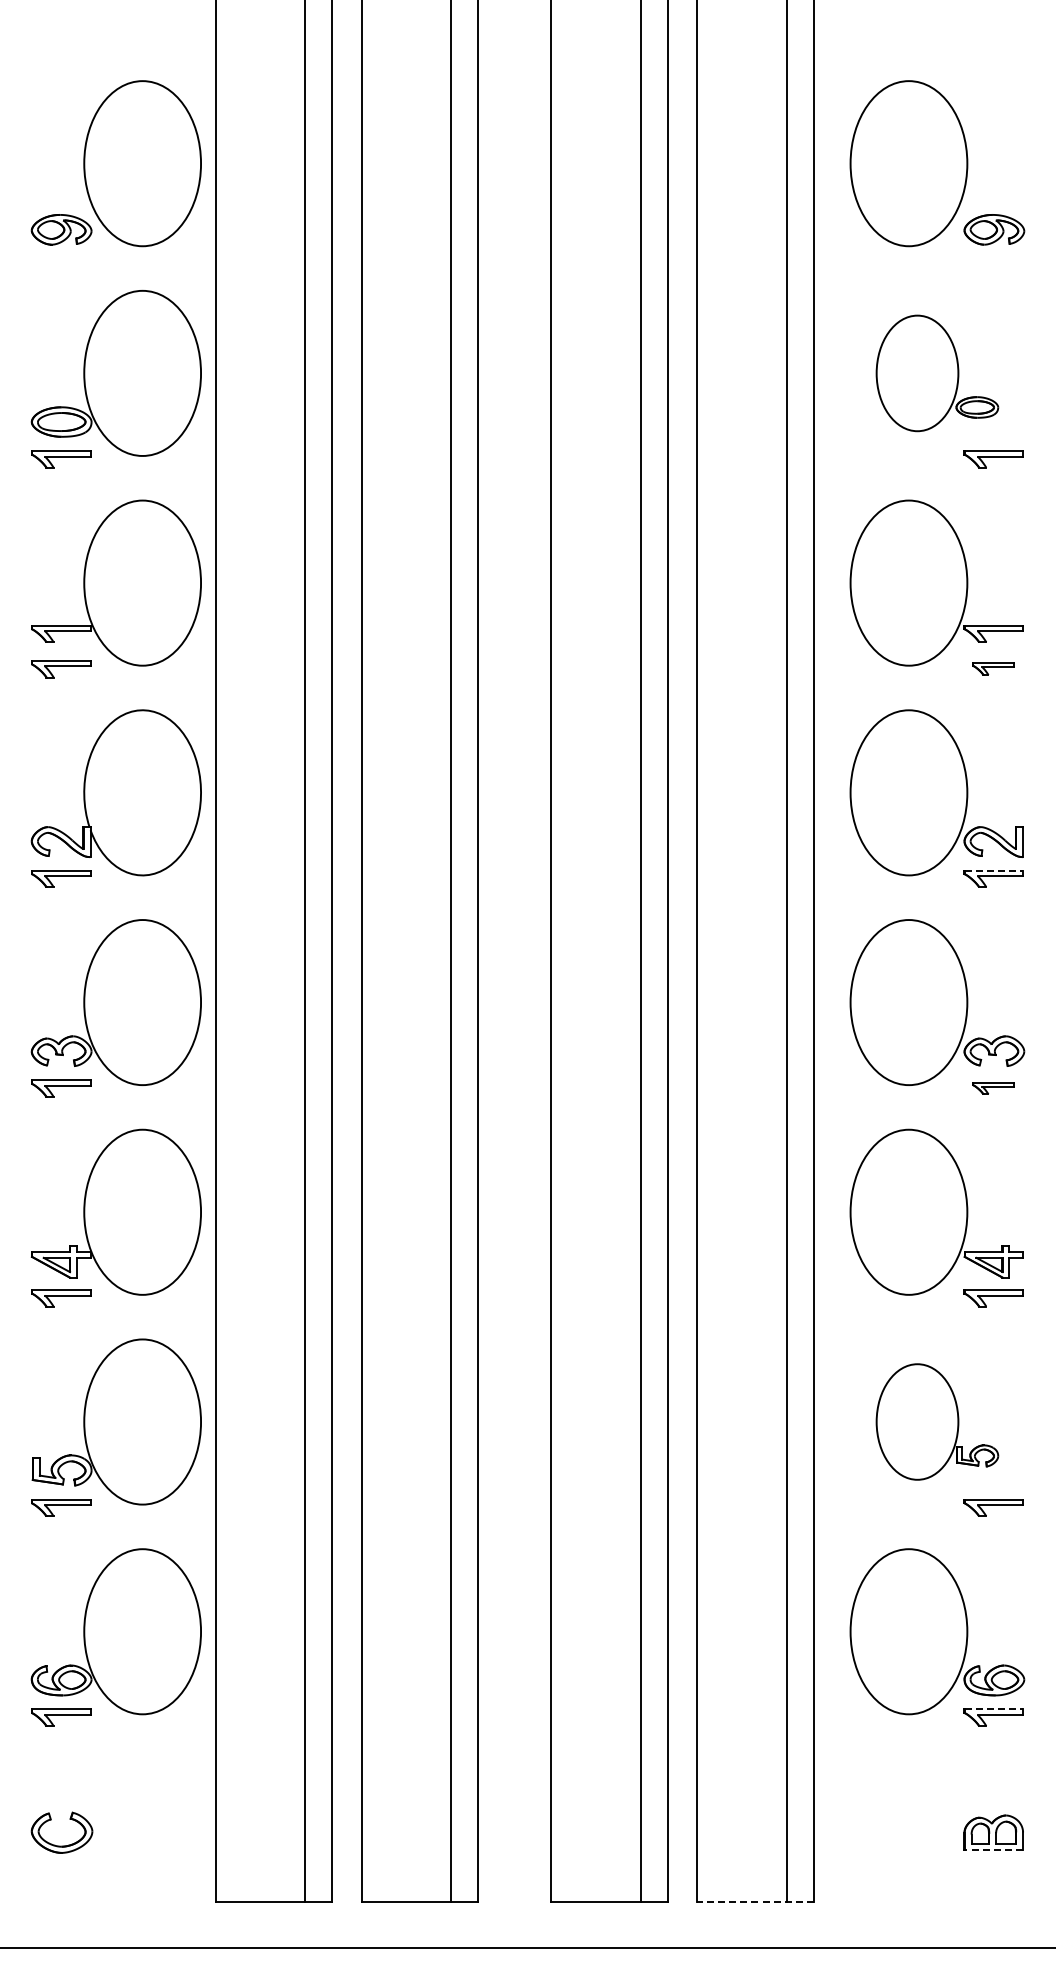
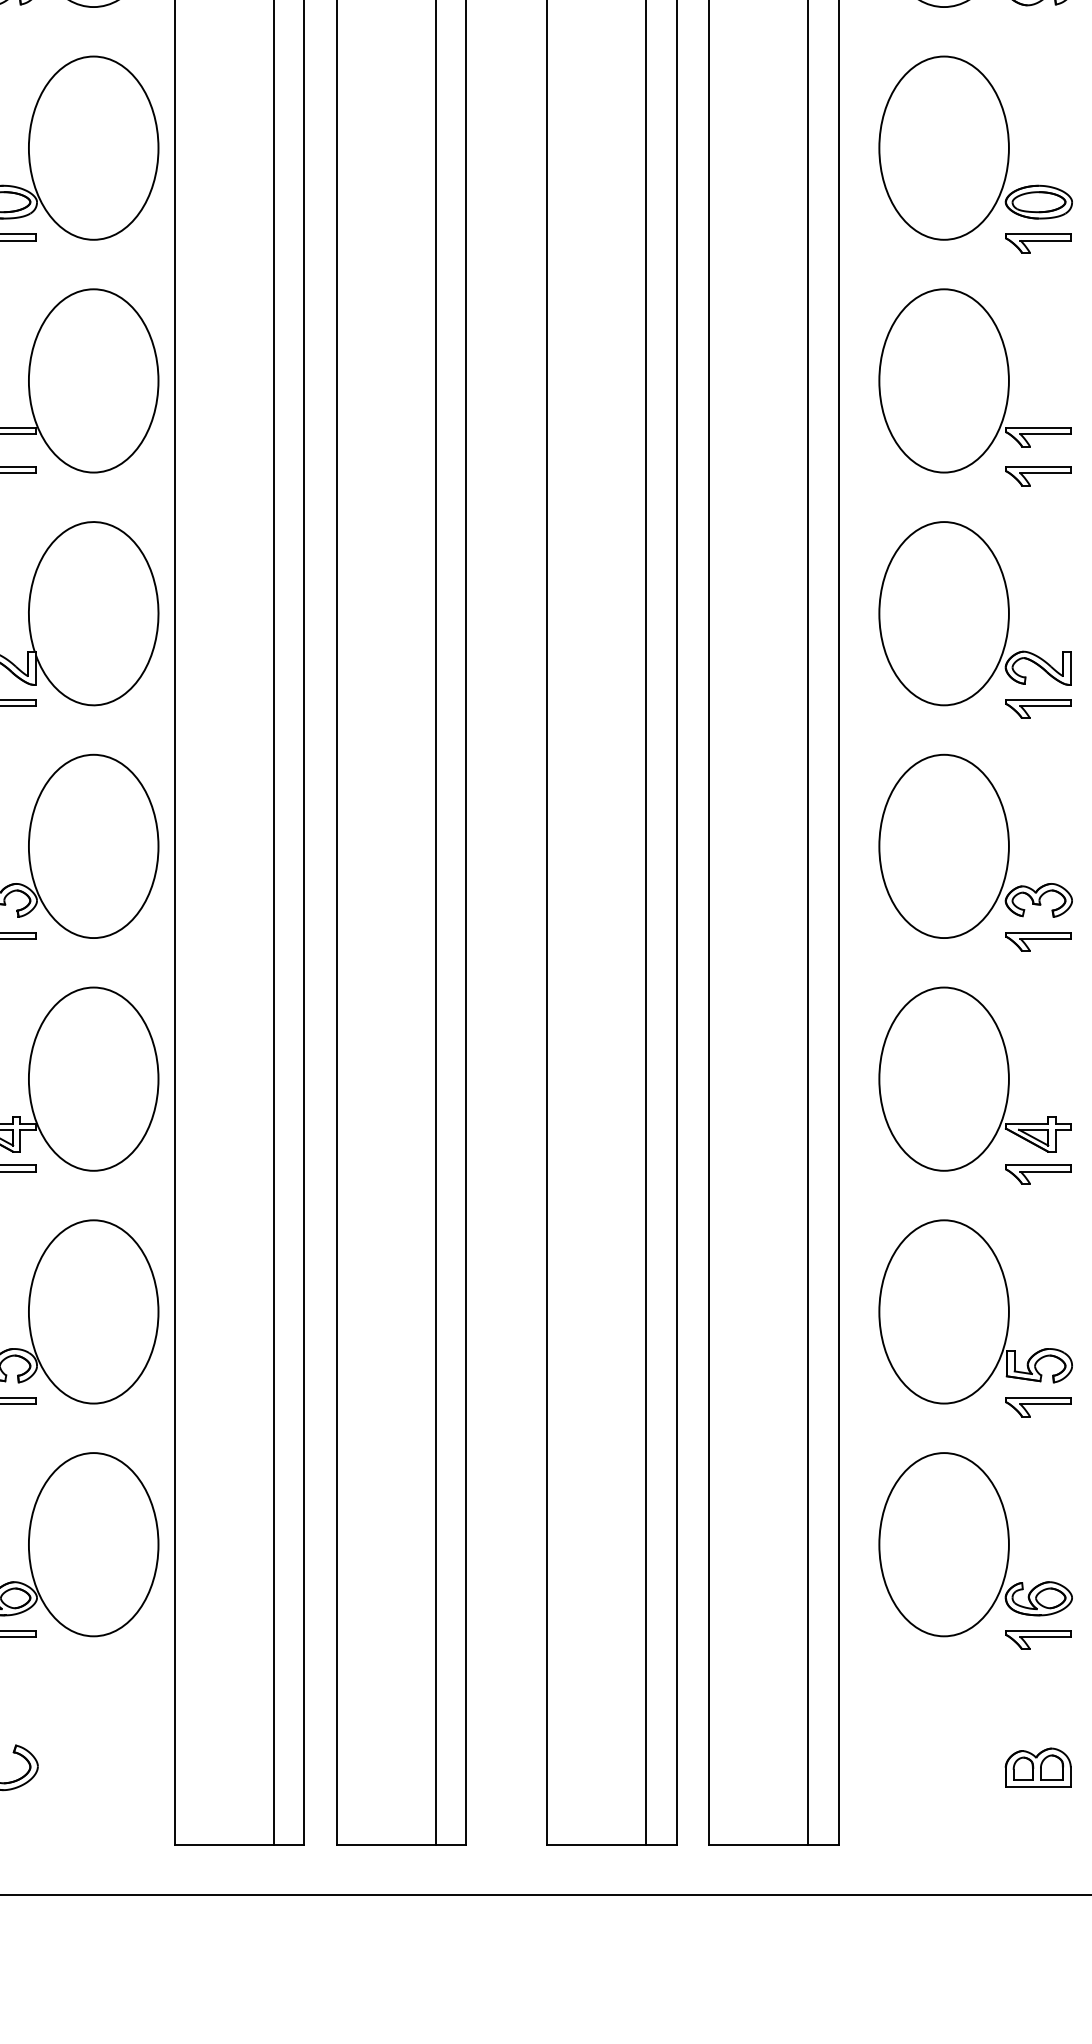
part: (937, 373) -> (975, 148), size x1.43
part: (993, 669) -> (1037, 476), size x1.43
line: (994, 870) -> (1039, 699), dashed -> solid
part: (993, 1088) -> (1037, 941), size x1.43
part: (937, 1421) -> (975, 1311), size x1.43
line: (994, 1709) -> (1039, 1630), dashed -> solid
line: (993, 1849) -> (1037, 1786), dashed -> solid
line: (755, 1902) -> (773, 1845), dashed -> solid

